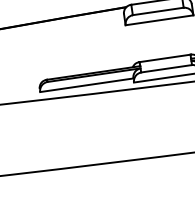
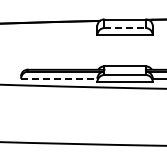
line: (158, 11) -> (125, 28), solid -> dashed
line: (87, 84) -> (59, 78), solid -> dashed

